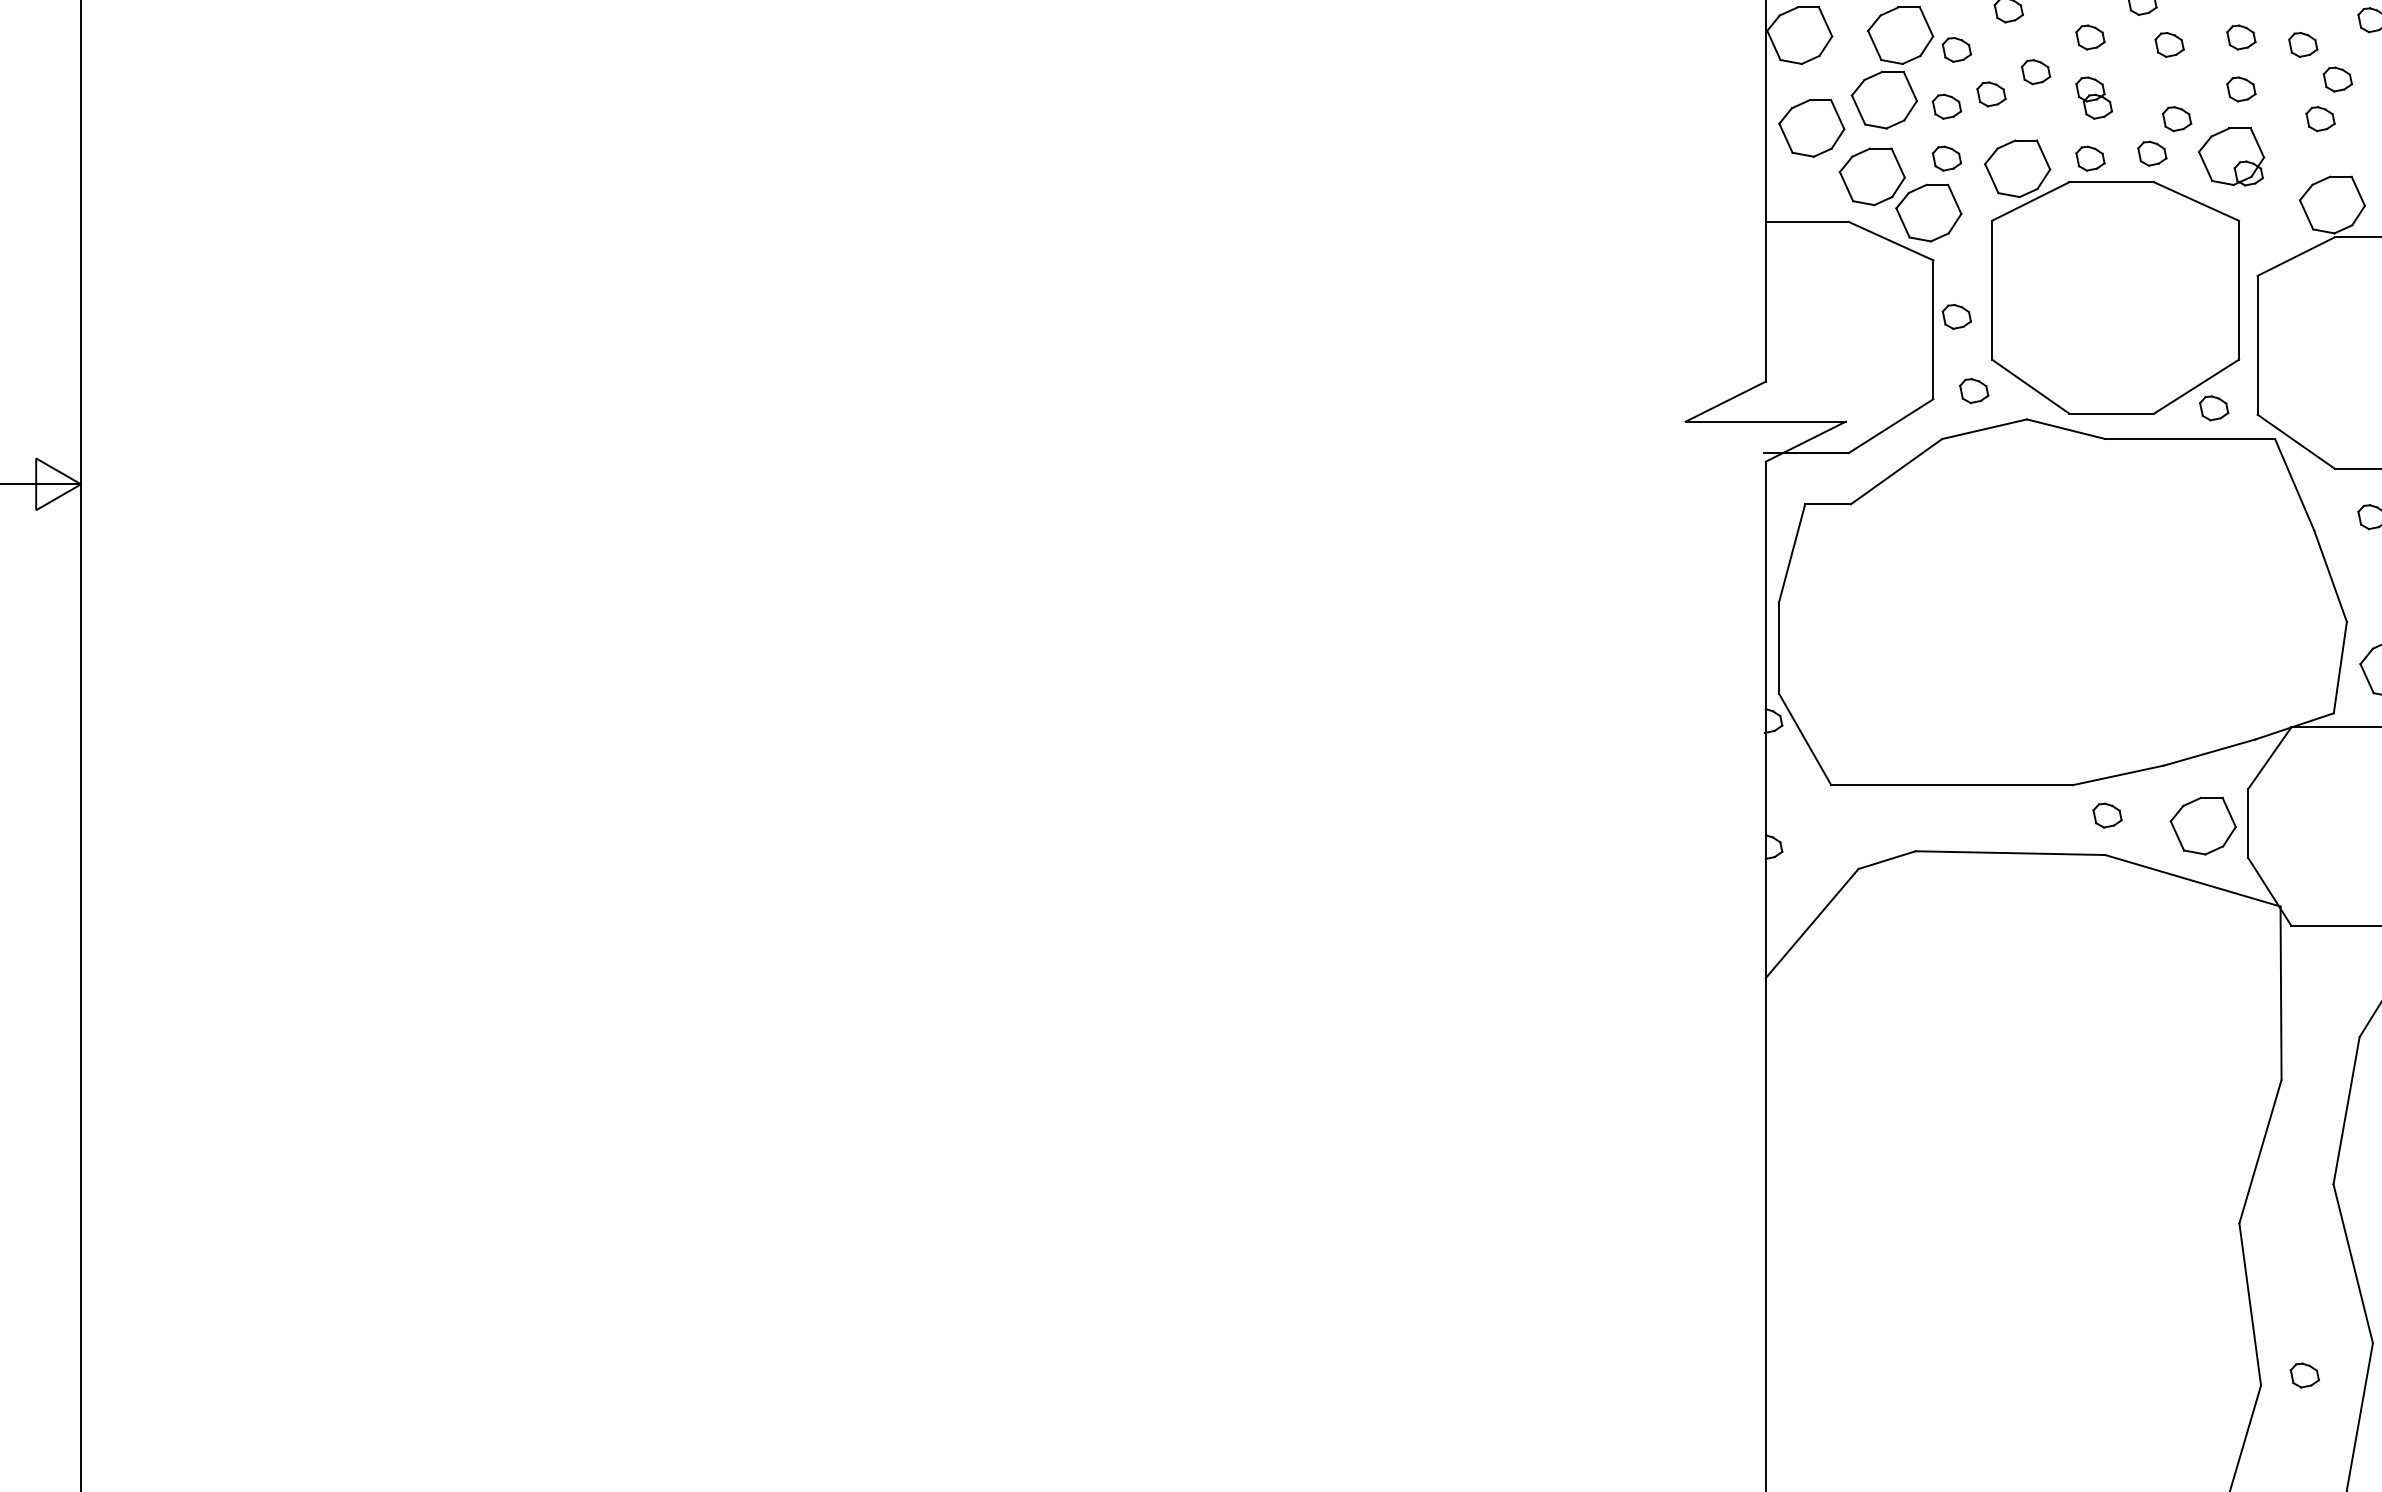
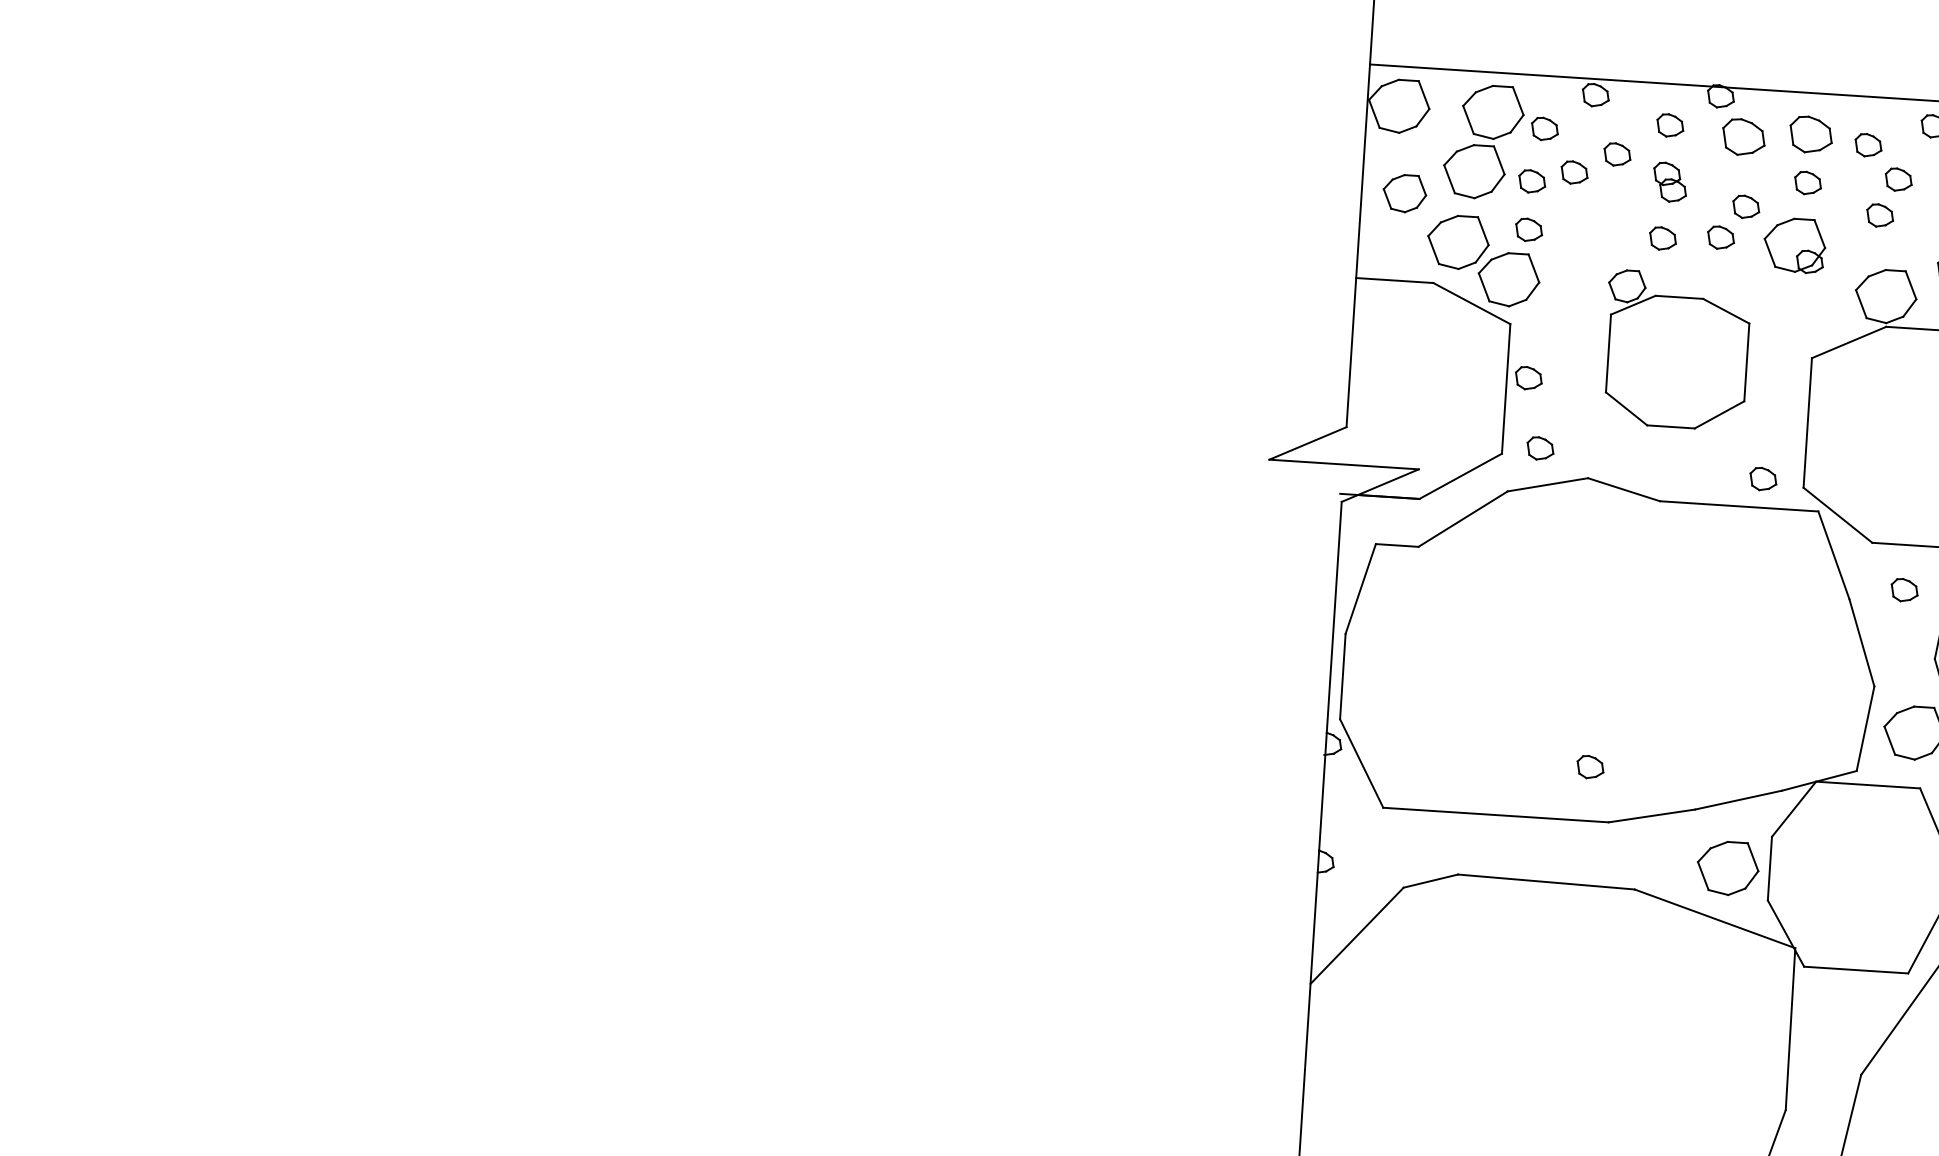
part: (2241, 37) -> (1811, 134), size x1.6
part: (2169, 44) -> (1743, 136), size x1.6
part: (1811, 128) -> (1404, 193), size x0.7
part: (2112, 276) -> (1676, 349), size x0.6
part: (2107, 815) -> (1590, 767), moved

